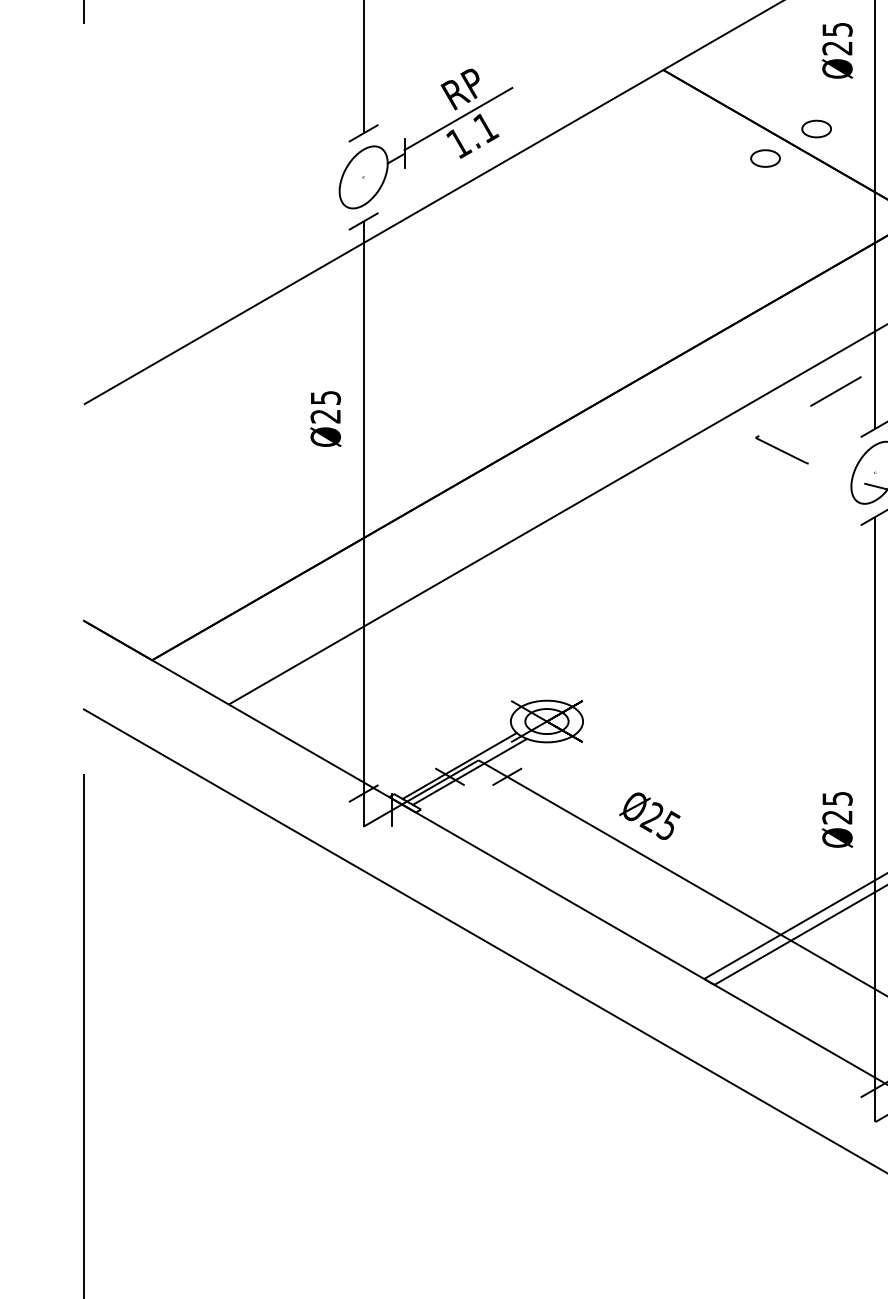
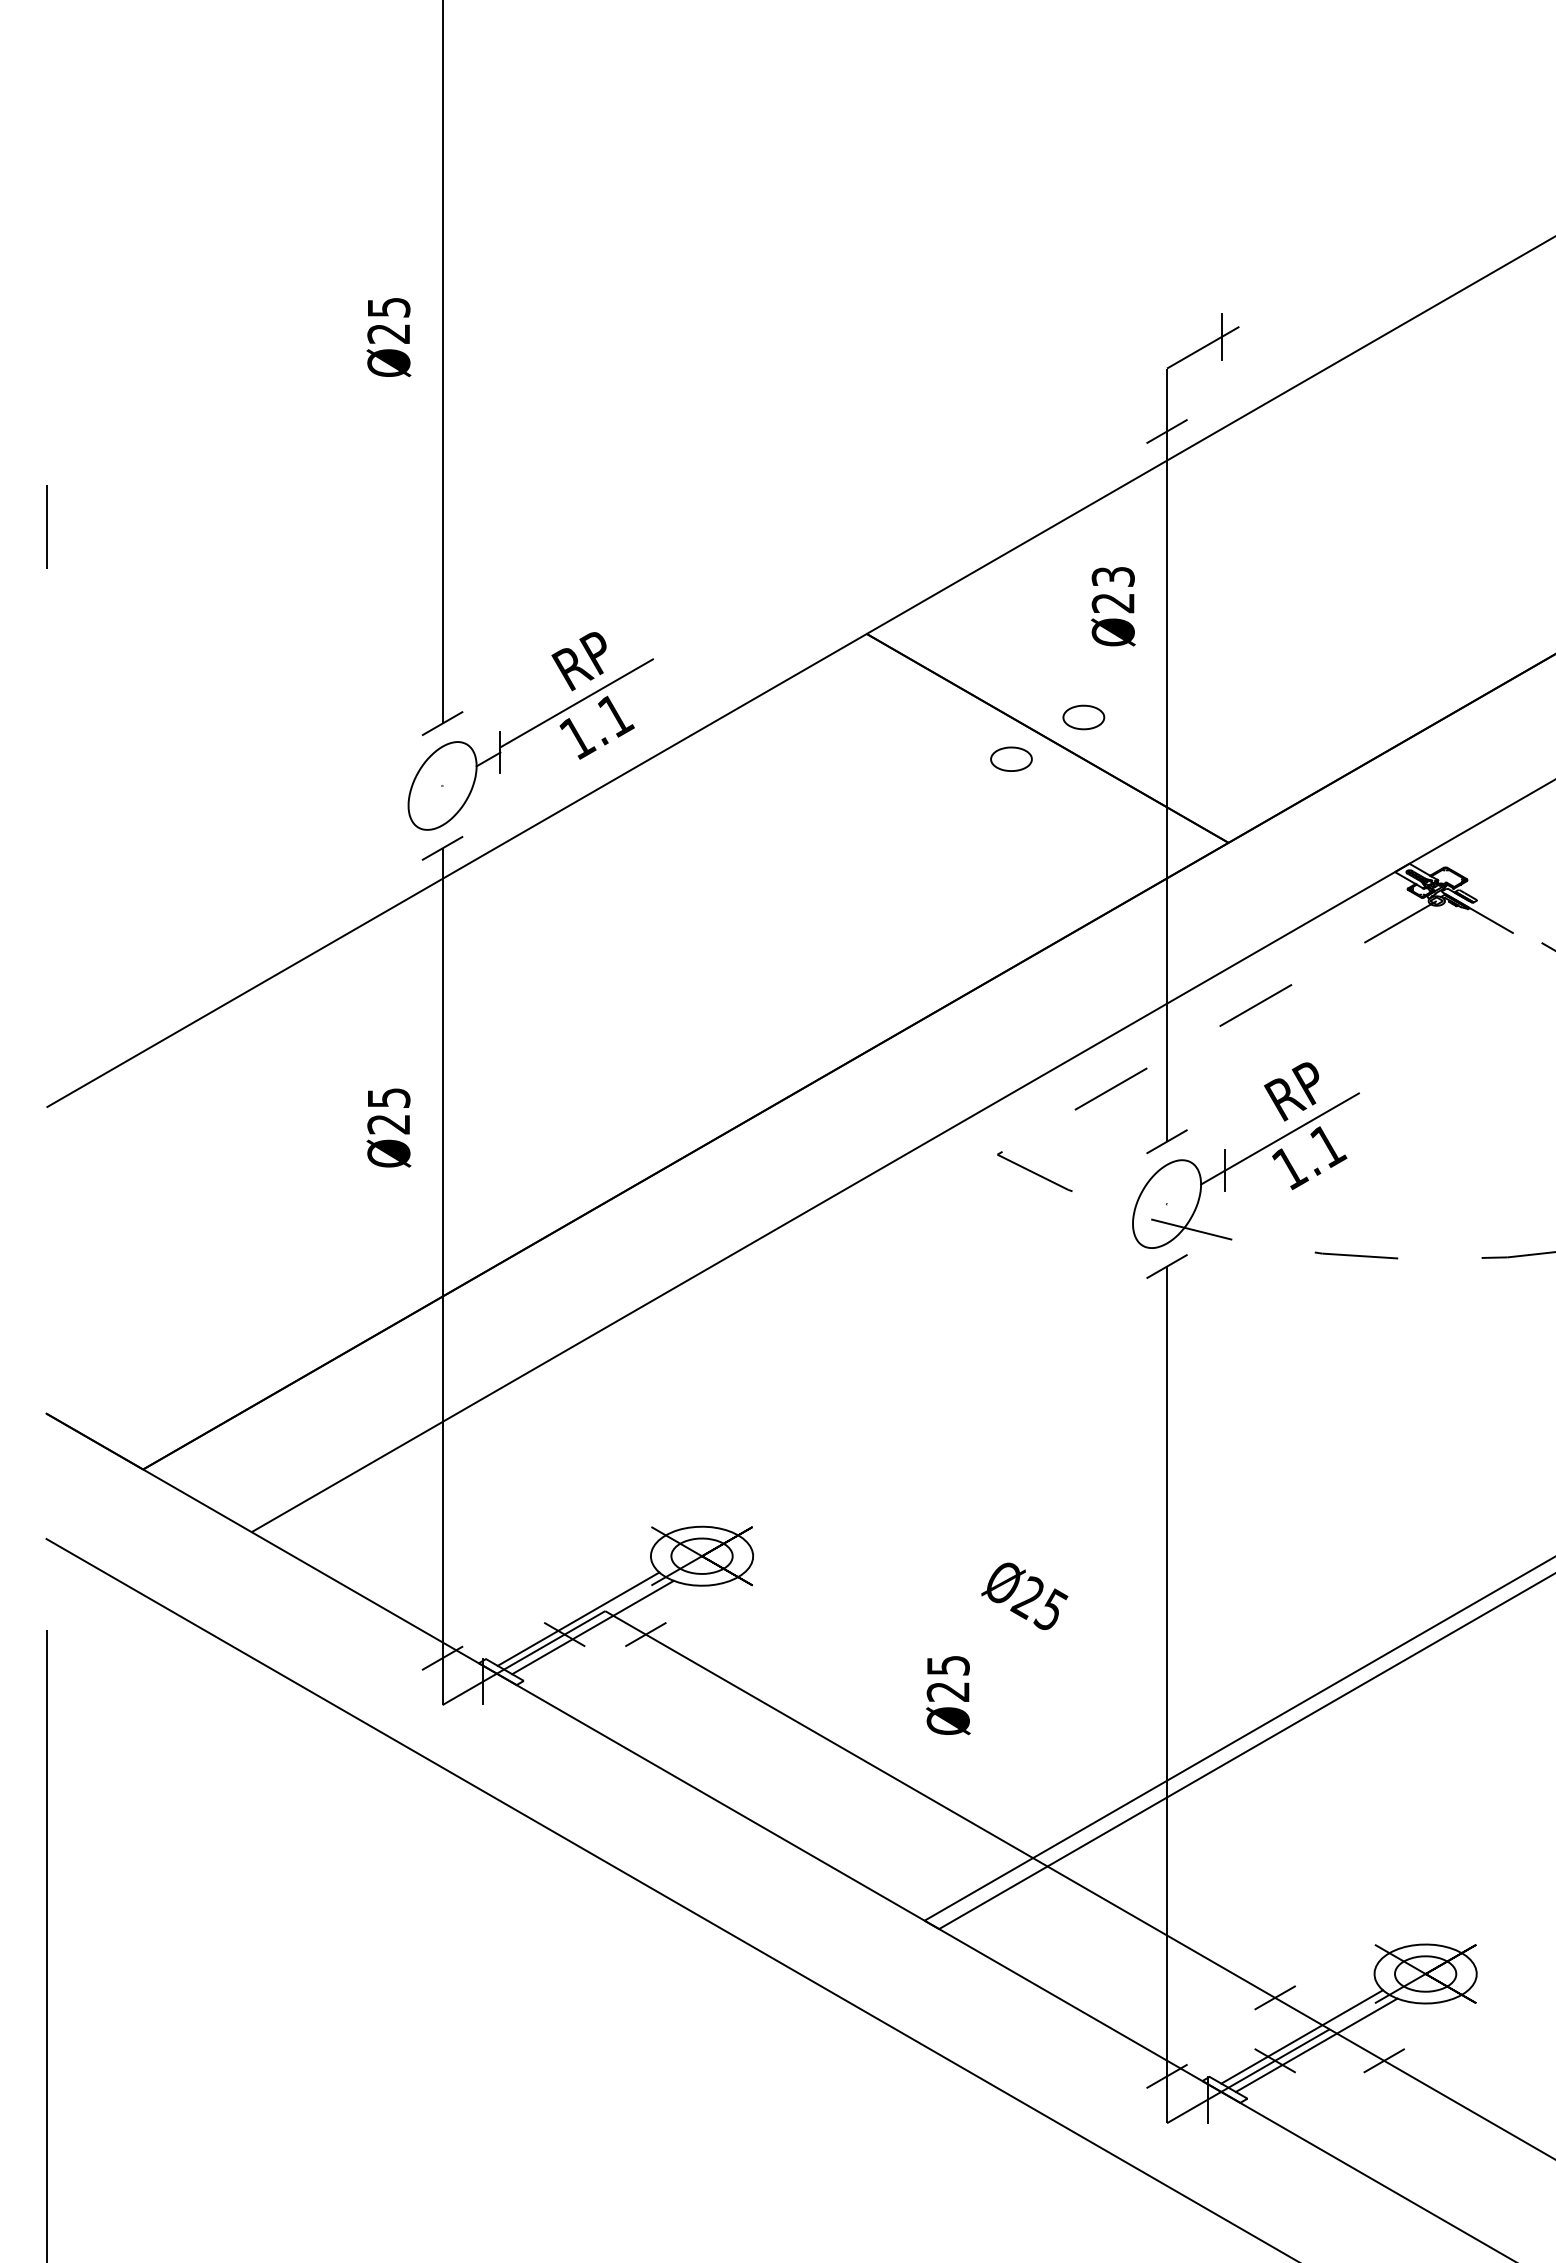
text: (836, 29) -> (1112, 576), Ø25 -> Ø23
text: (649, 815) -> (1024, 1595), moved
text: (837, 819) -> (948, 1695), moved

